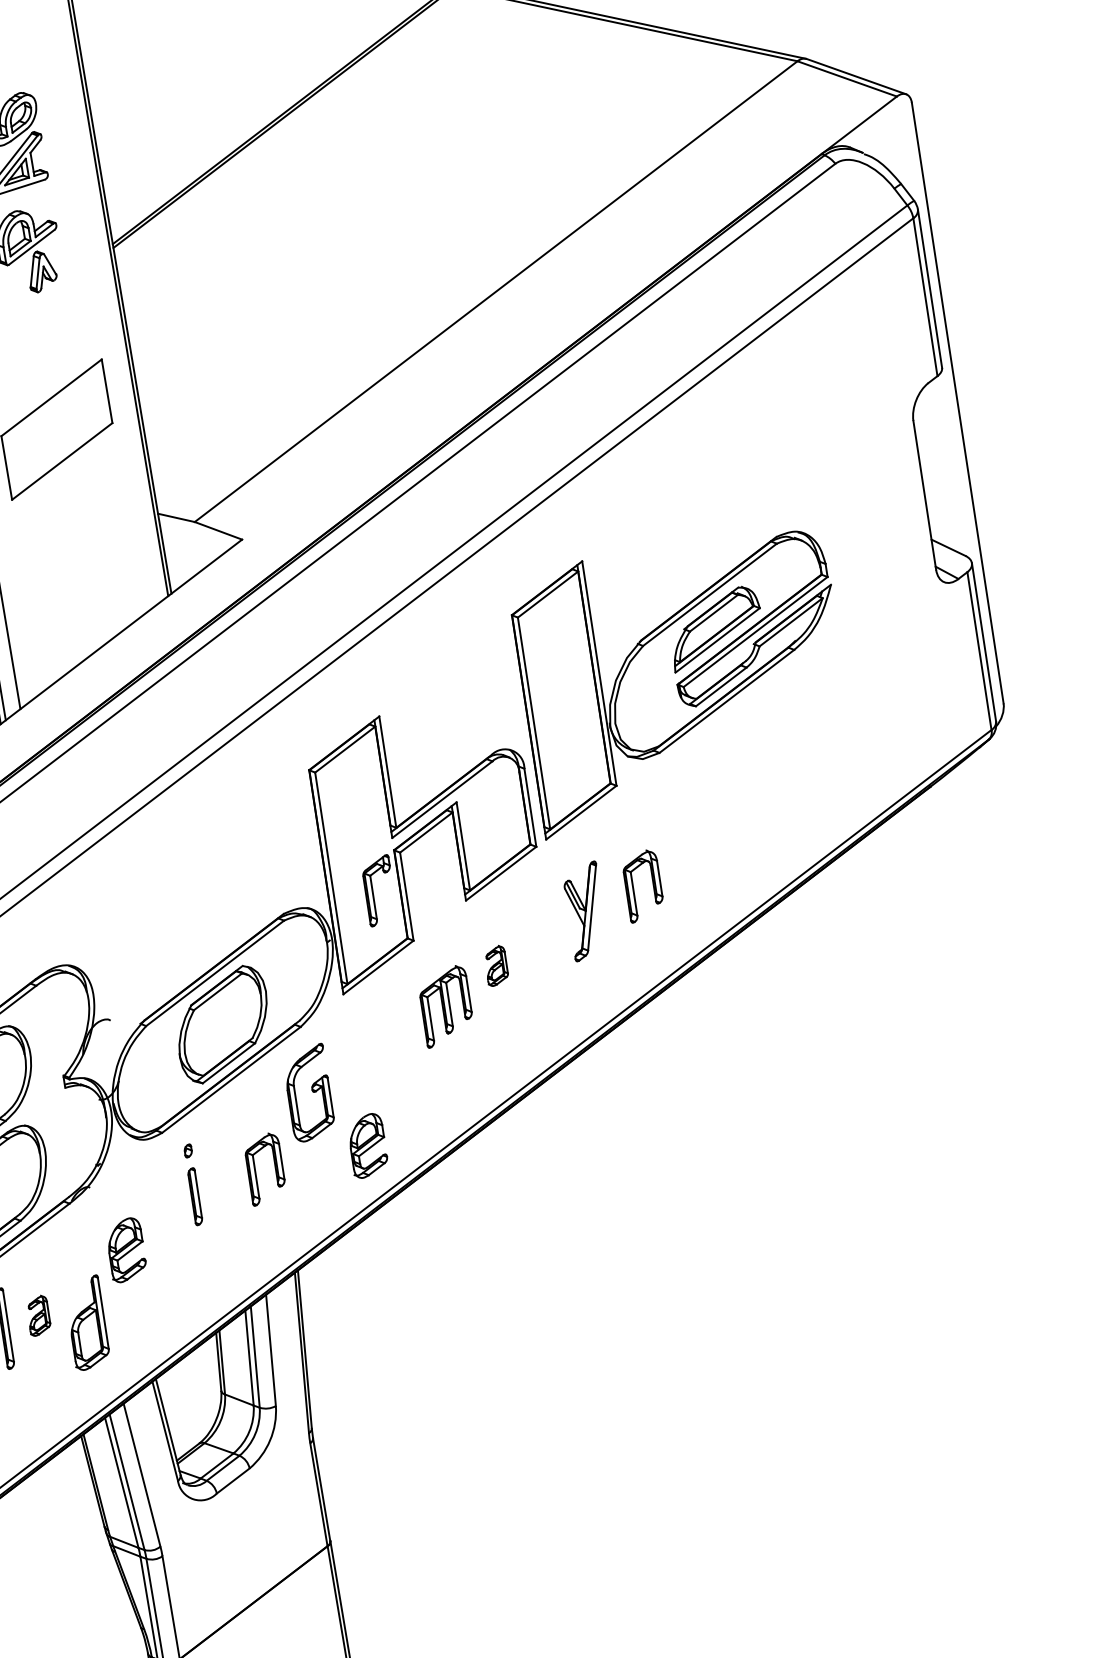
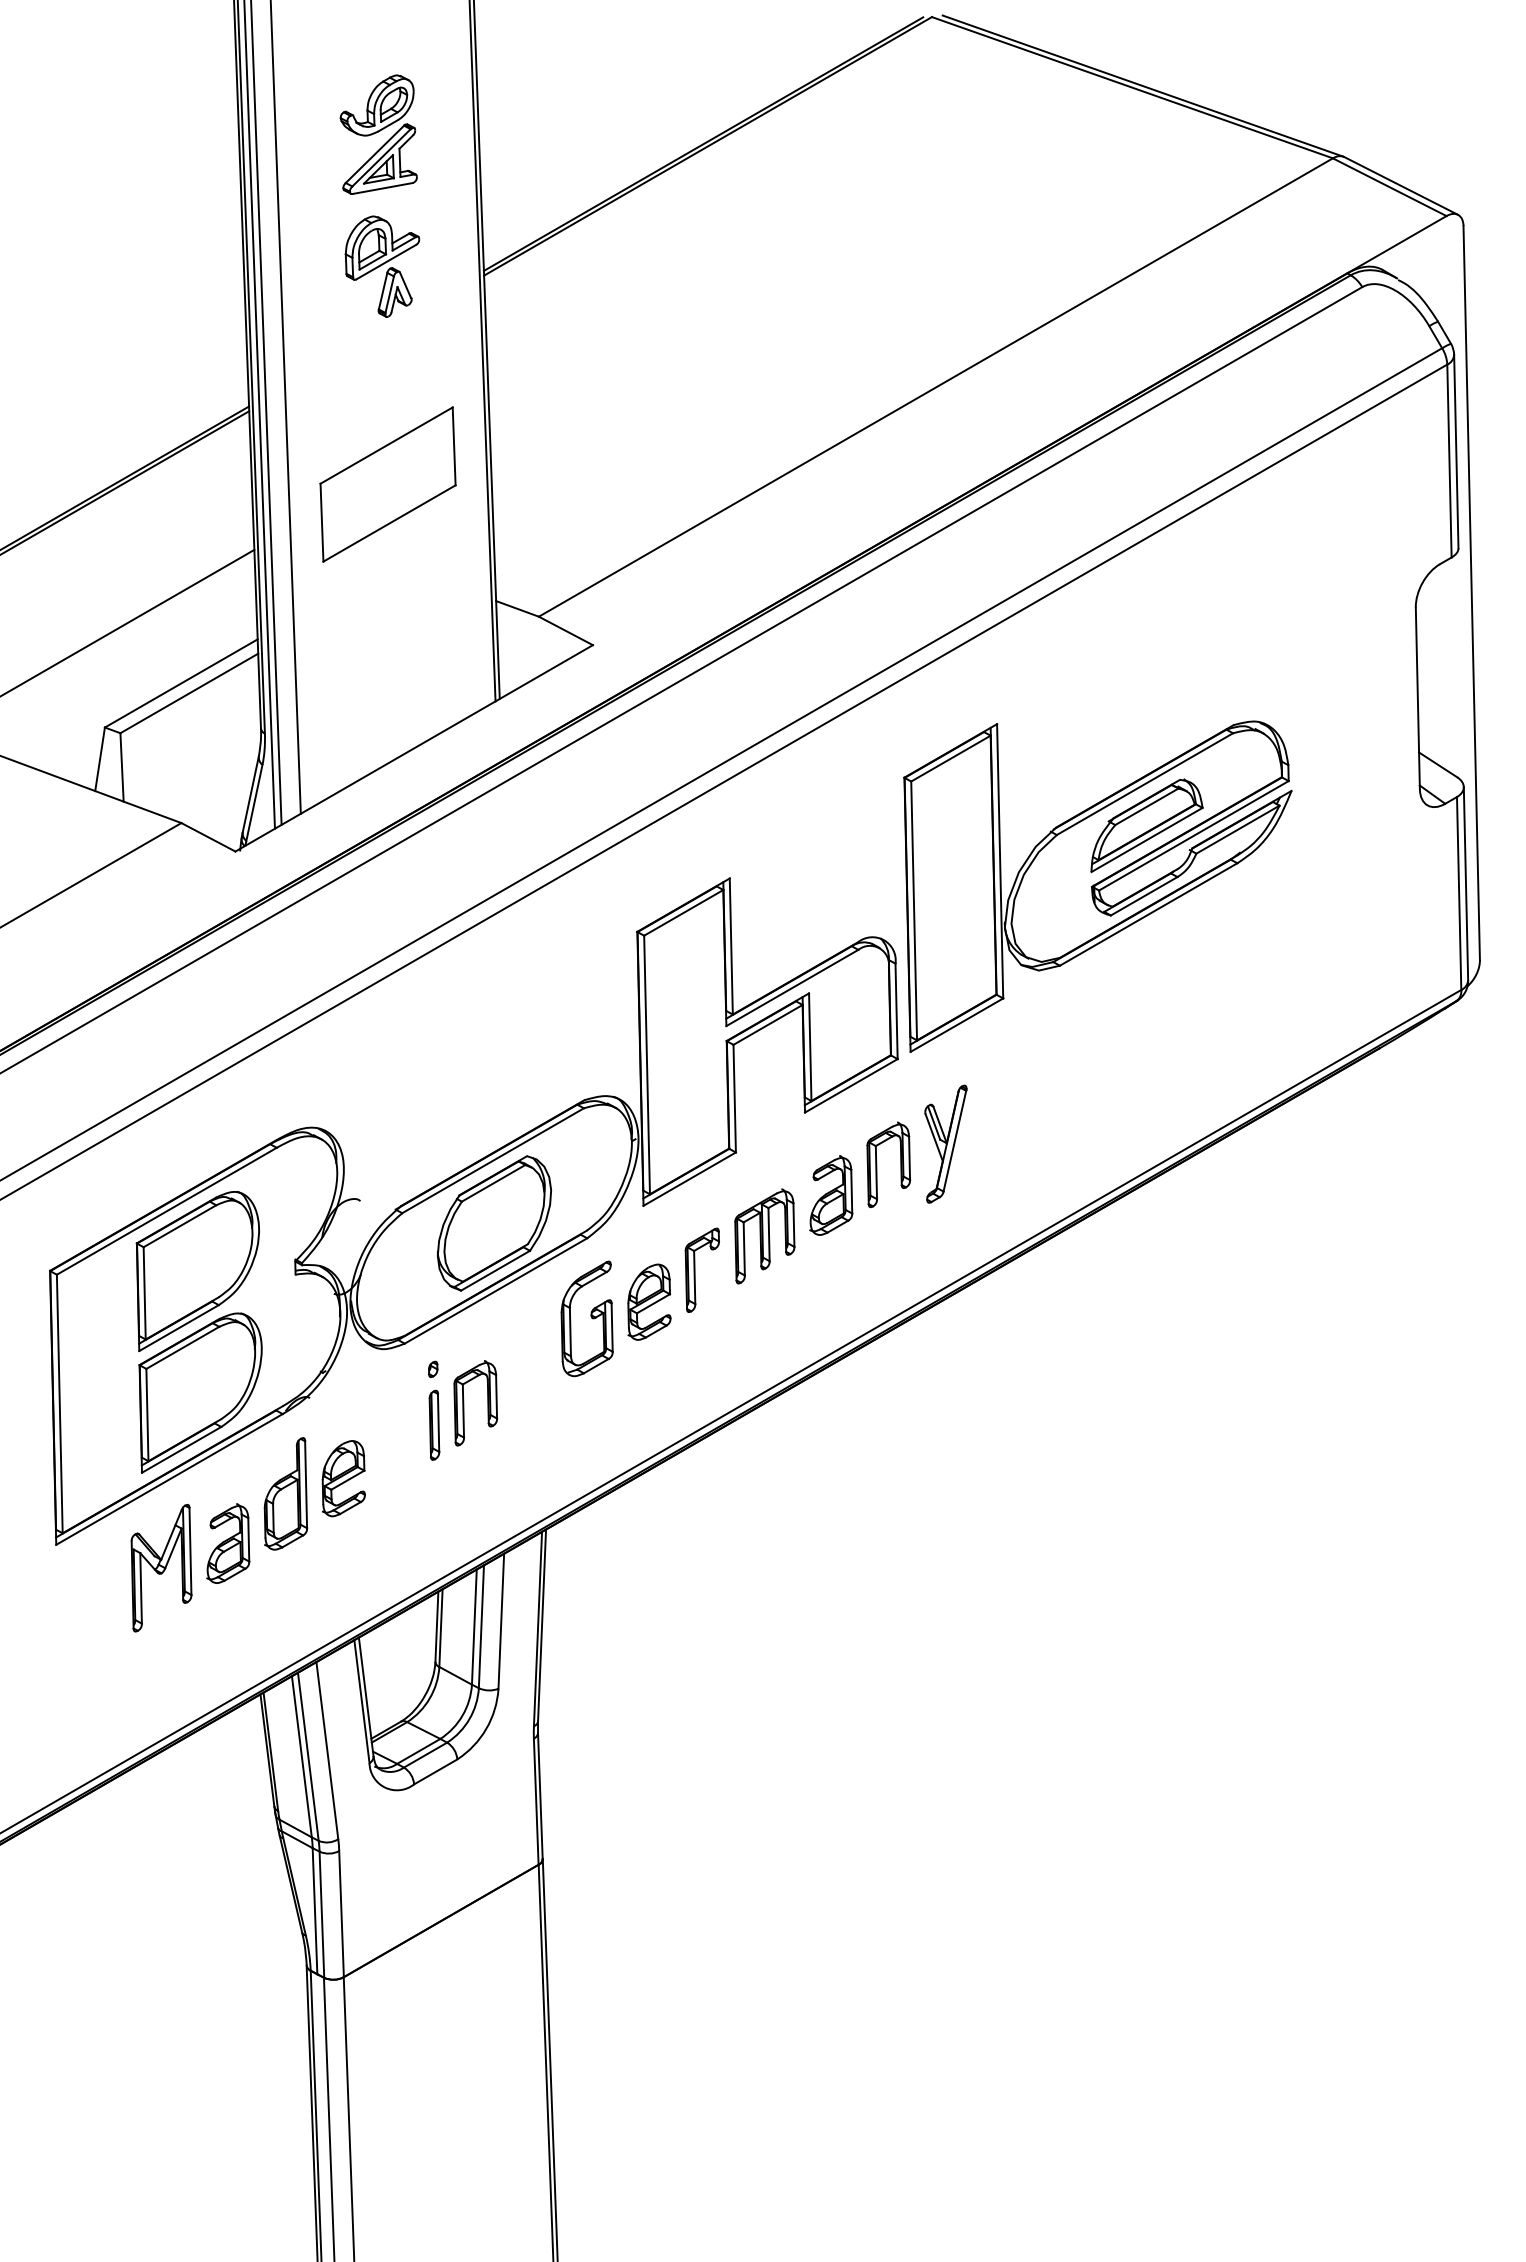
part: (634, 887) -> (877, 1164), moved
part: (378, 890) -> (701, 1269), moved
part: (496, 965) -> (831, 1195), size x1.67
part: (368, 1145) -> (649, 1301), moved
part: (256, 1170) -> (464, 1403), moved
part: (38, 1315) -> (228, 1543), size x1.67
part: (87, 1322) -> (285, 1493), moved

